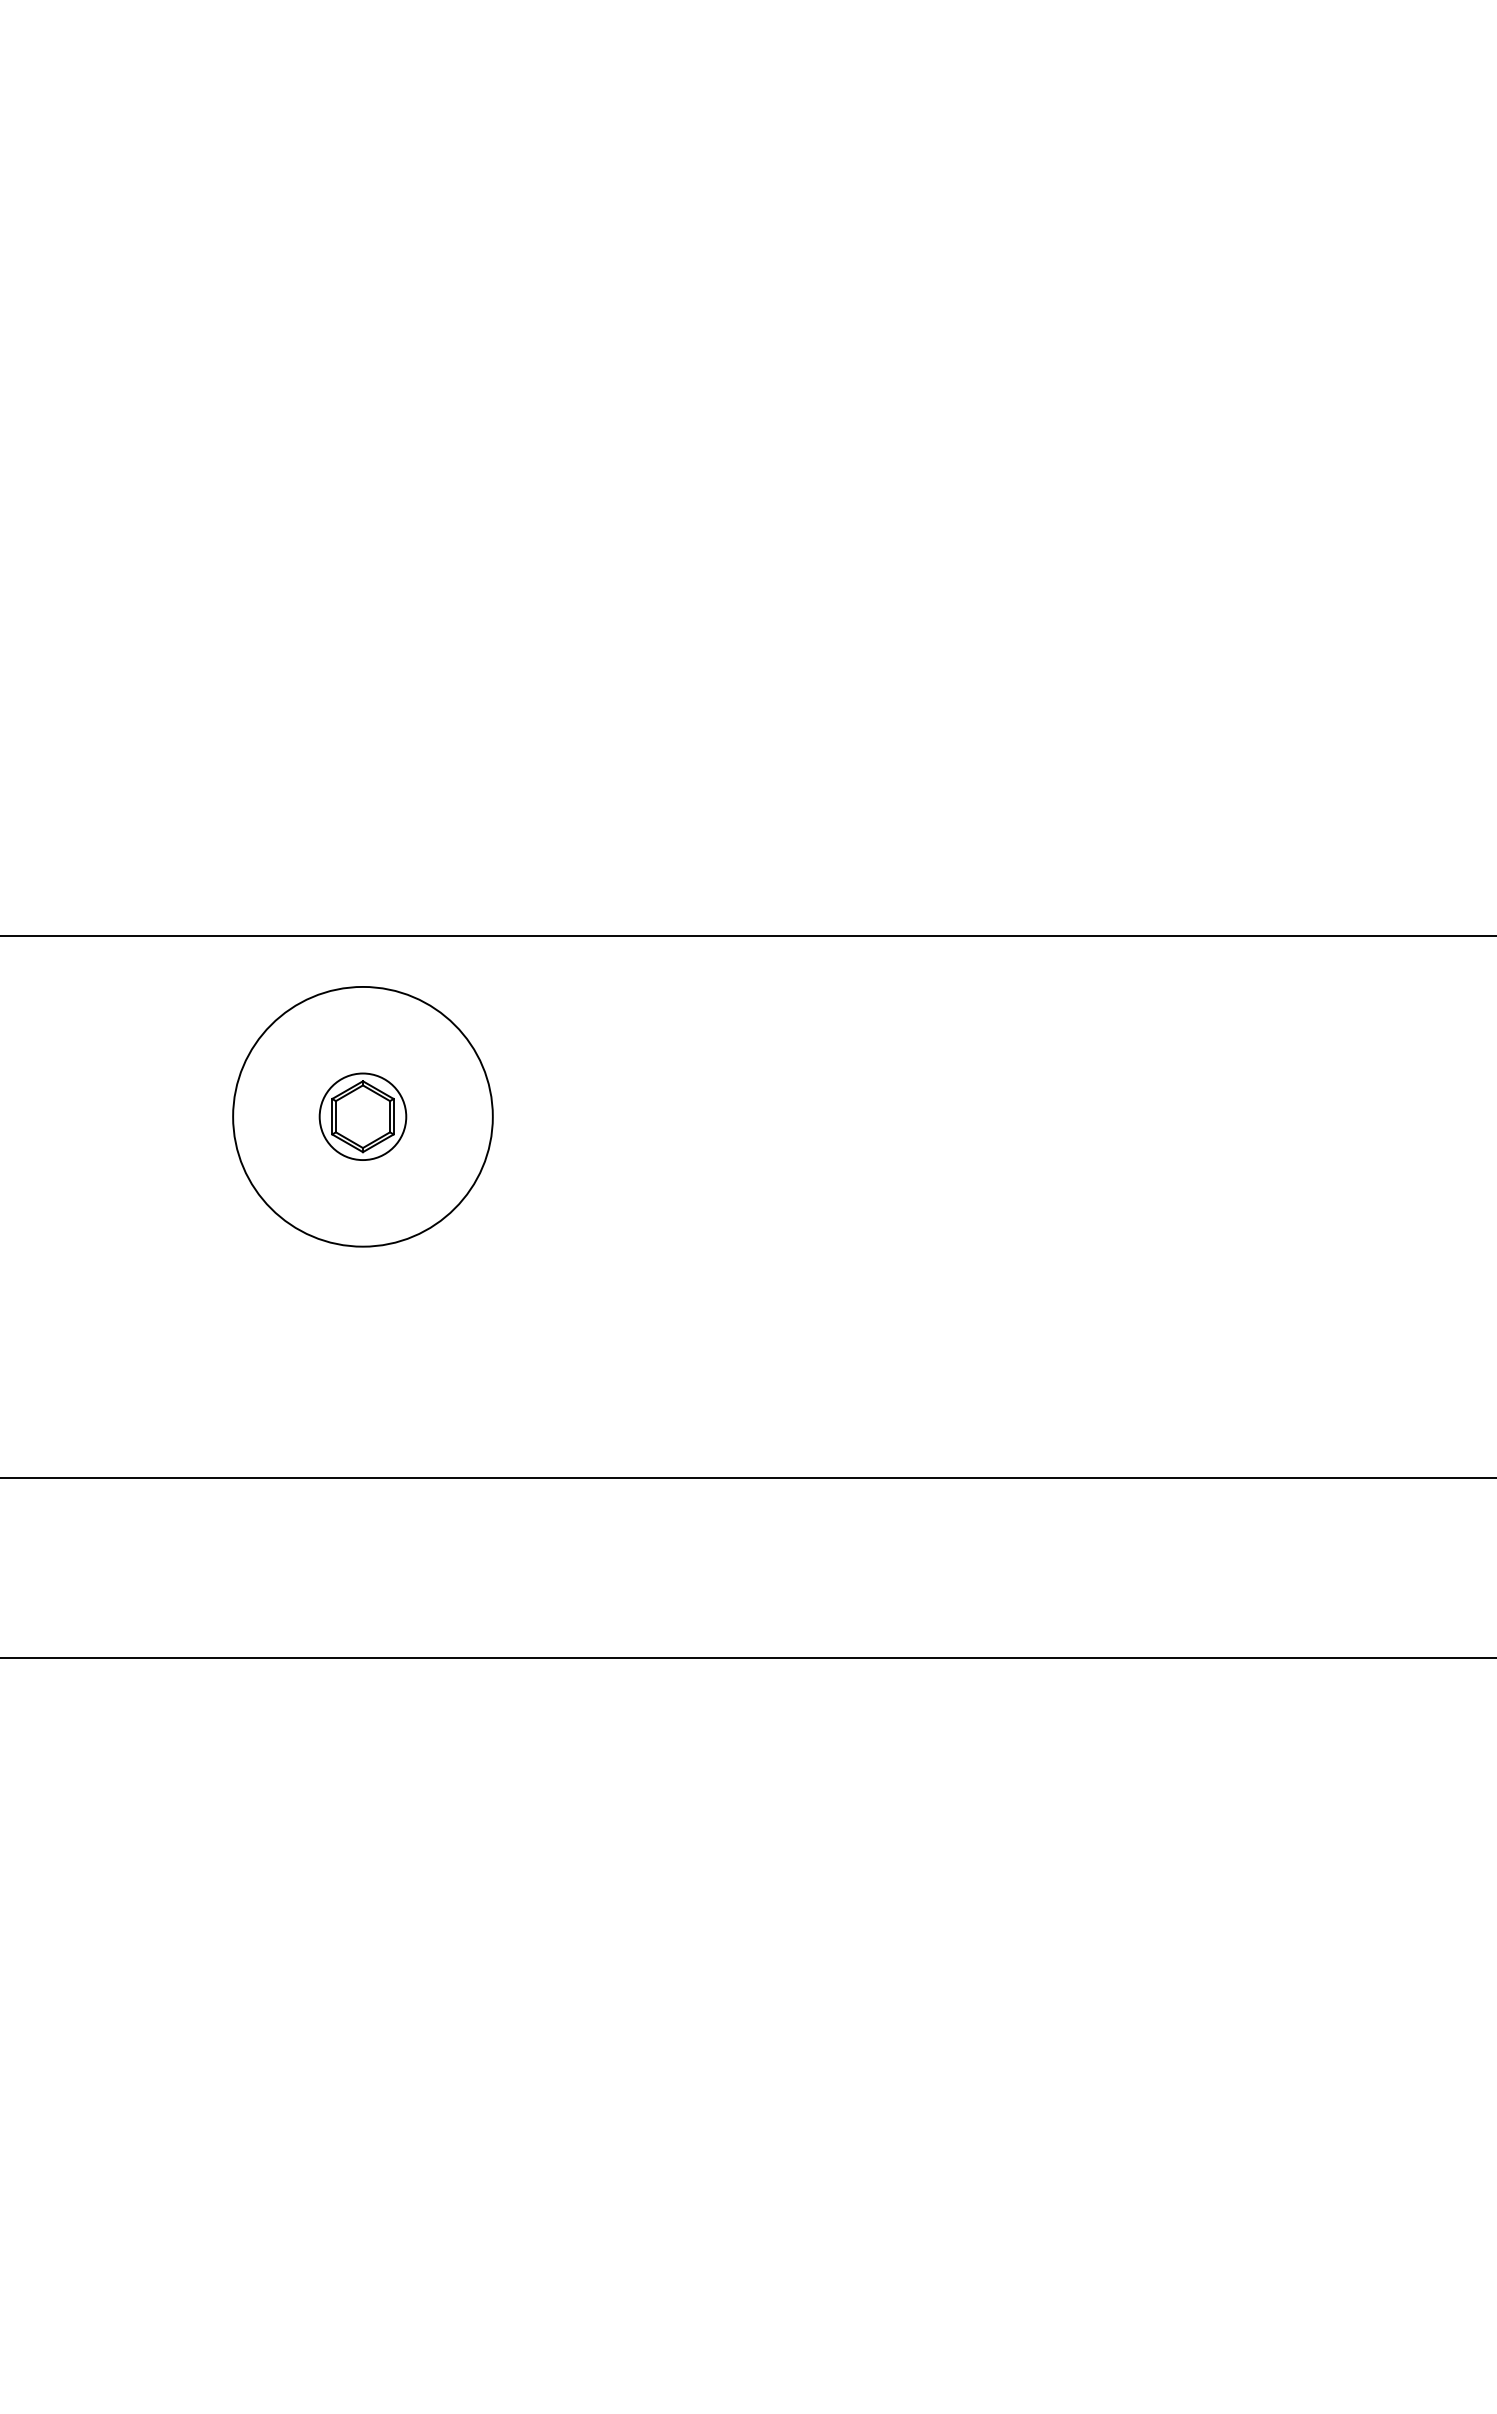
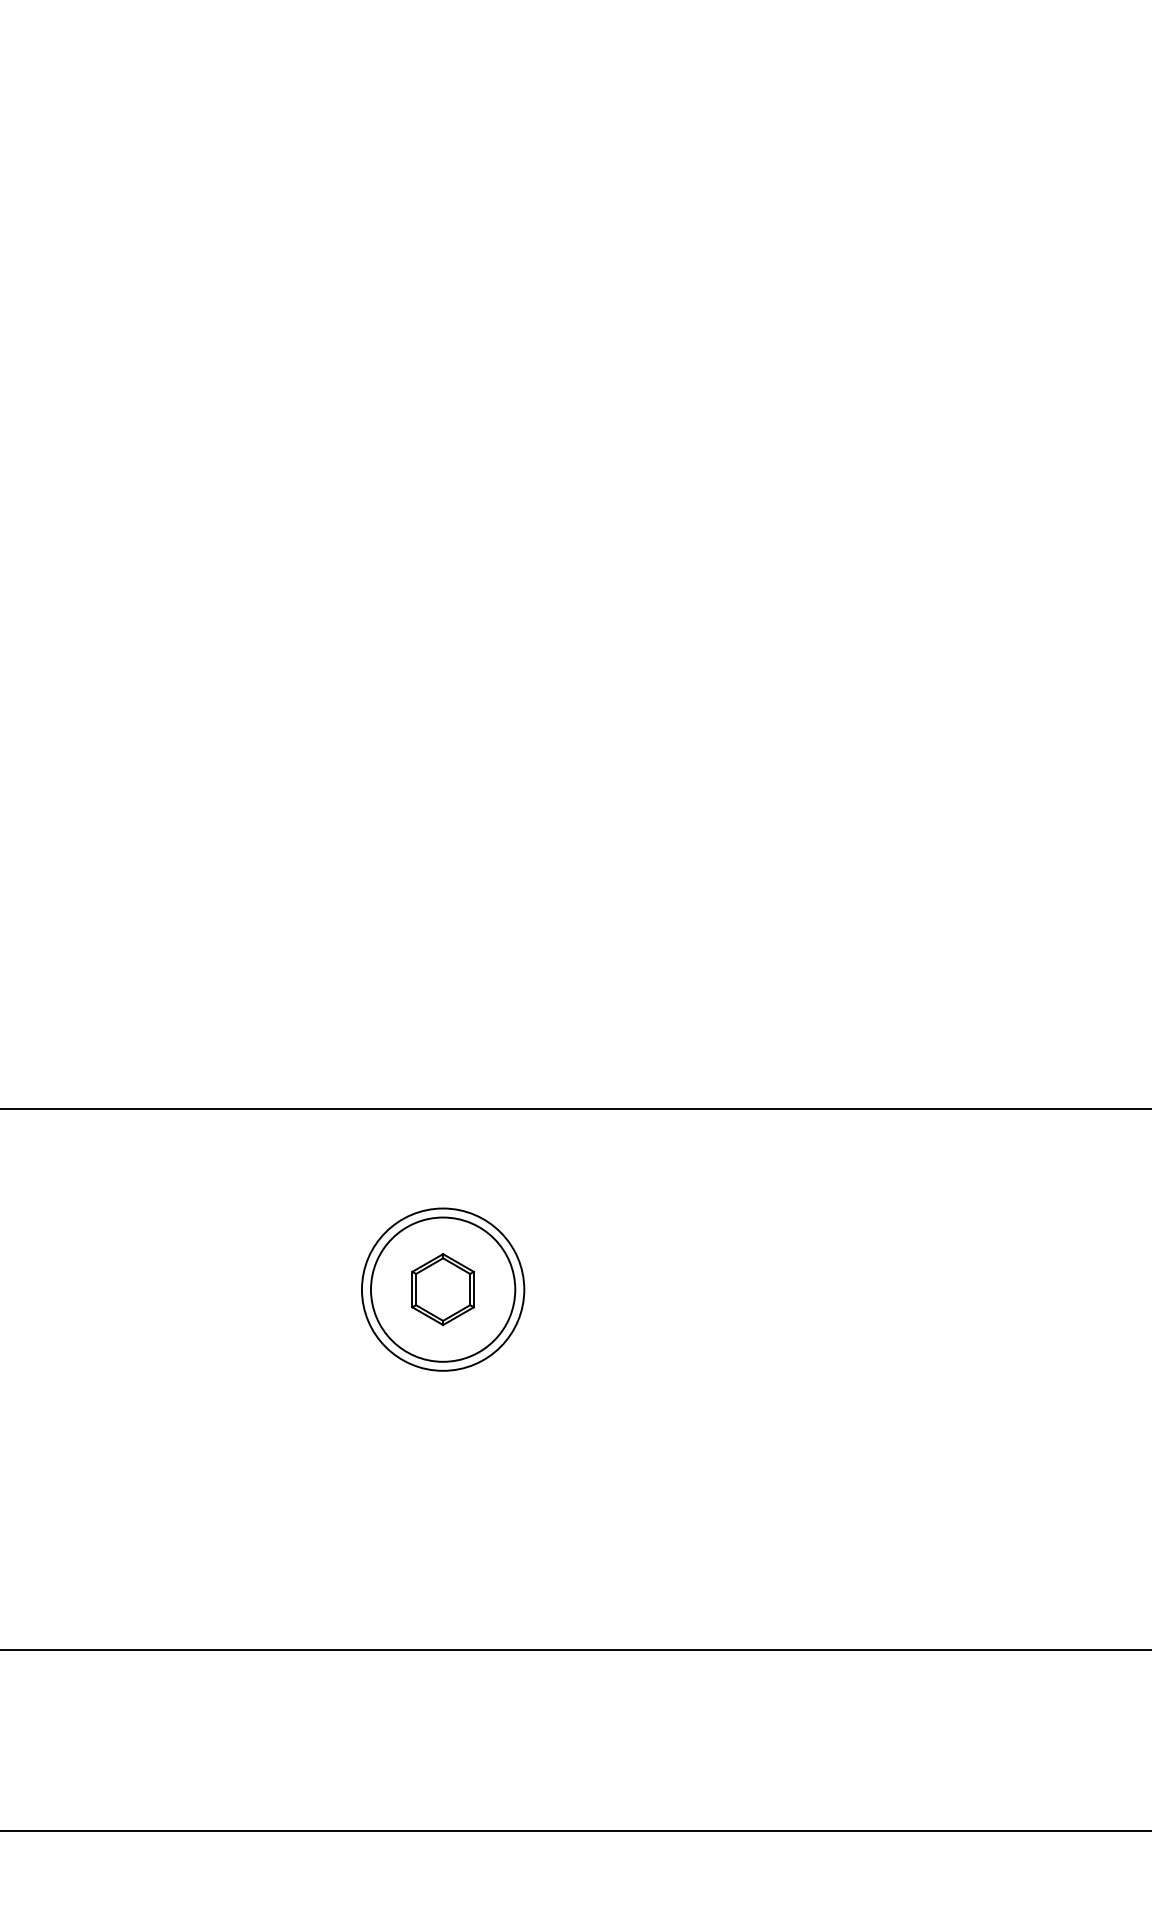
circle: (362, 1116) -> (442, 1289), size x0.62
circle: (362, 1116) -> (442, 1289), size x1.67

